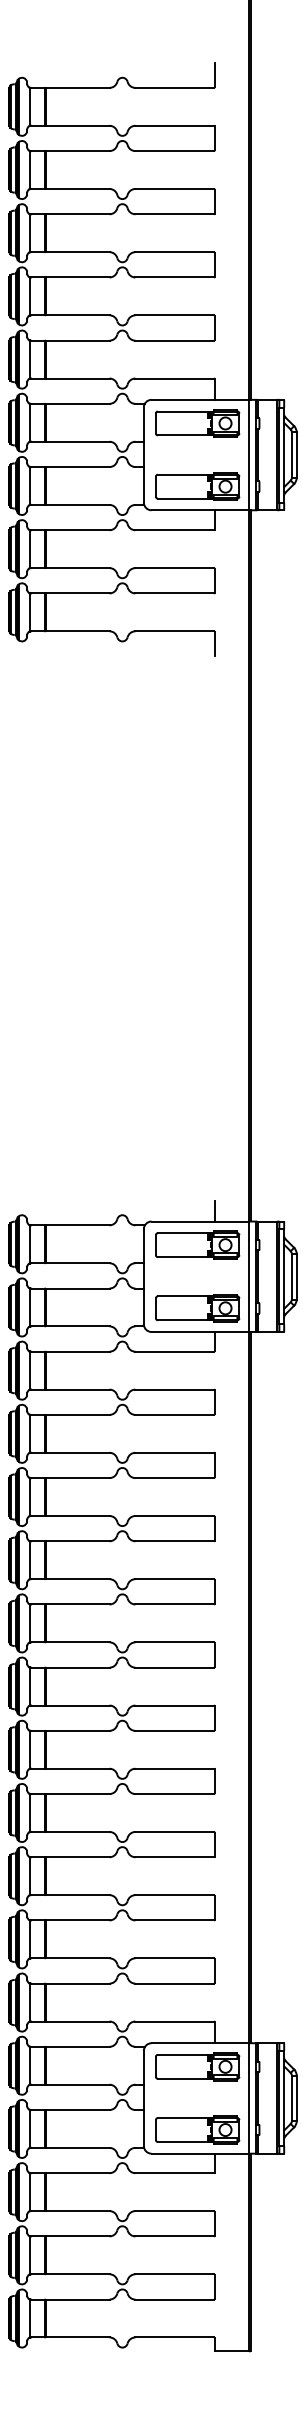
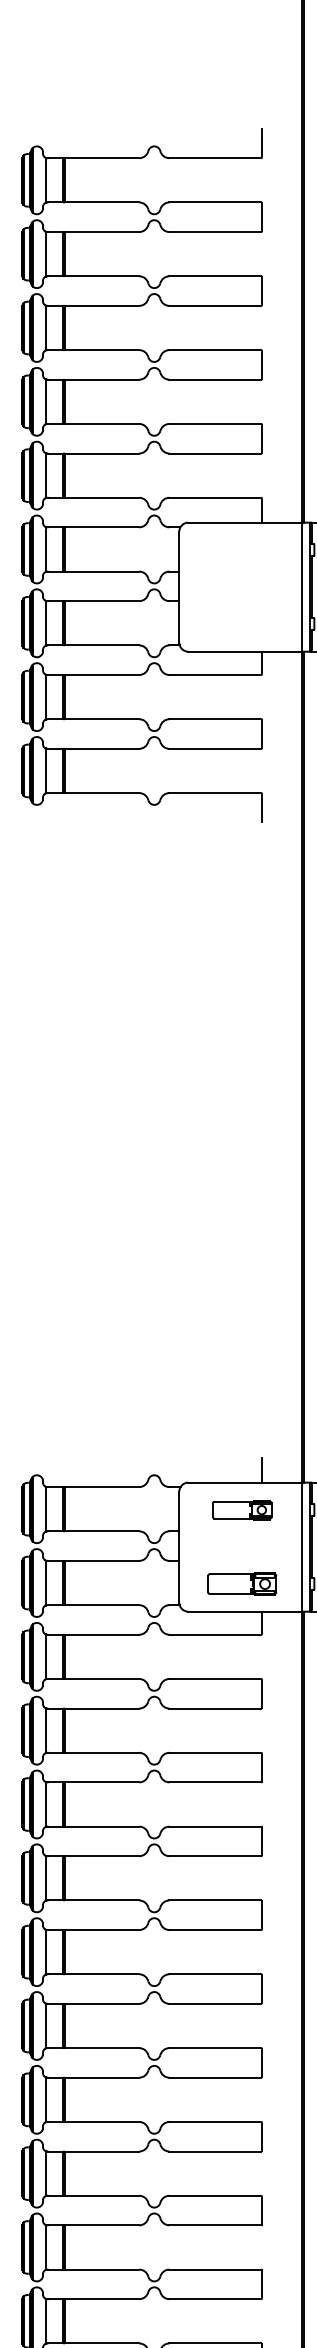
part: (197, 423) -> (241, 550), removed
part: (197, 486) -> (241, 623), removed
part: (197, 1244) -> (241, 1509), size x0.6
part: (197, 1308) -> (241, 1584), size x0.7

